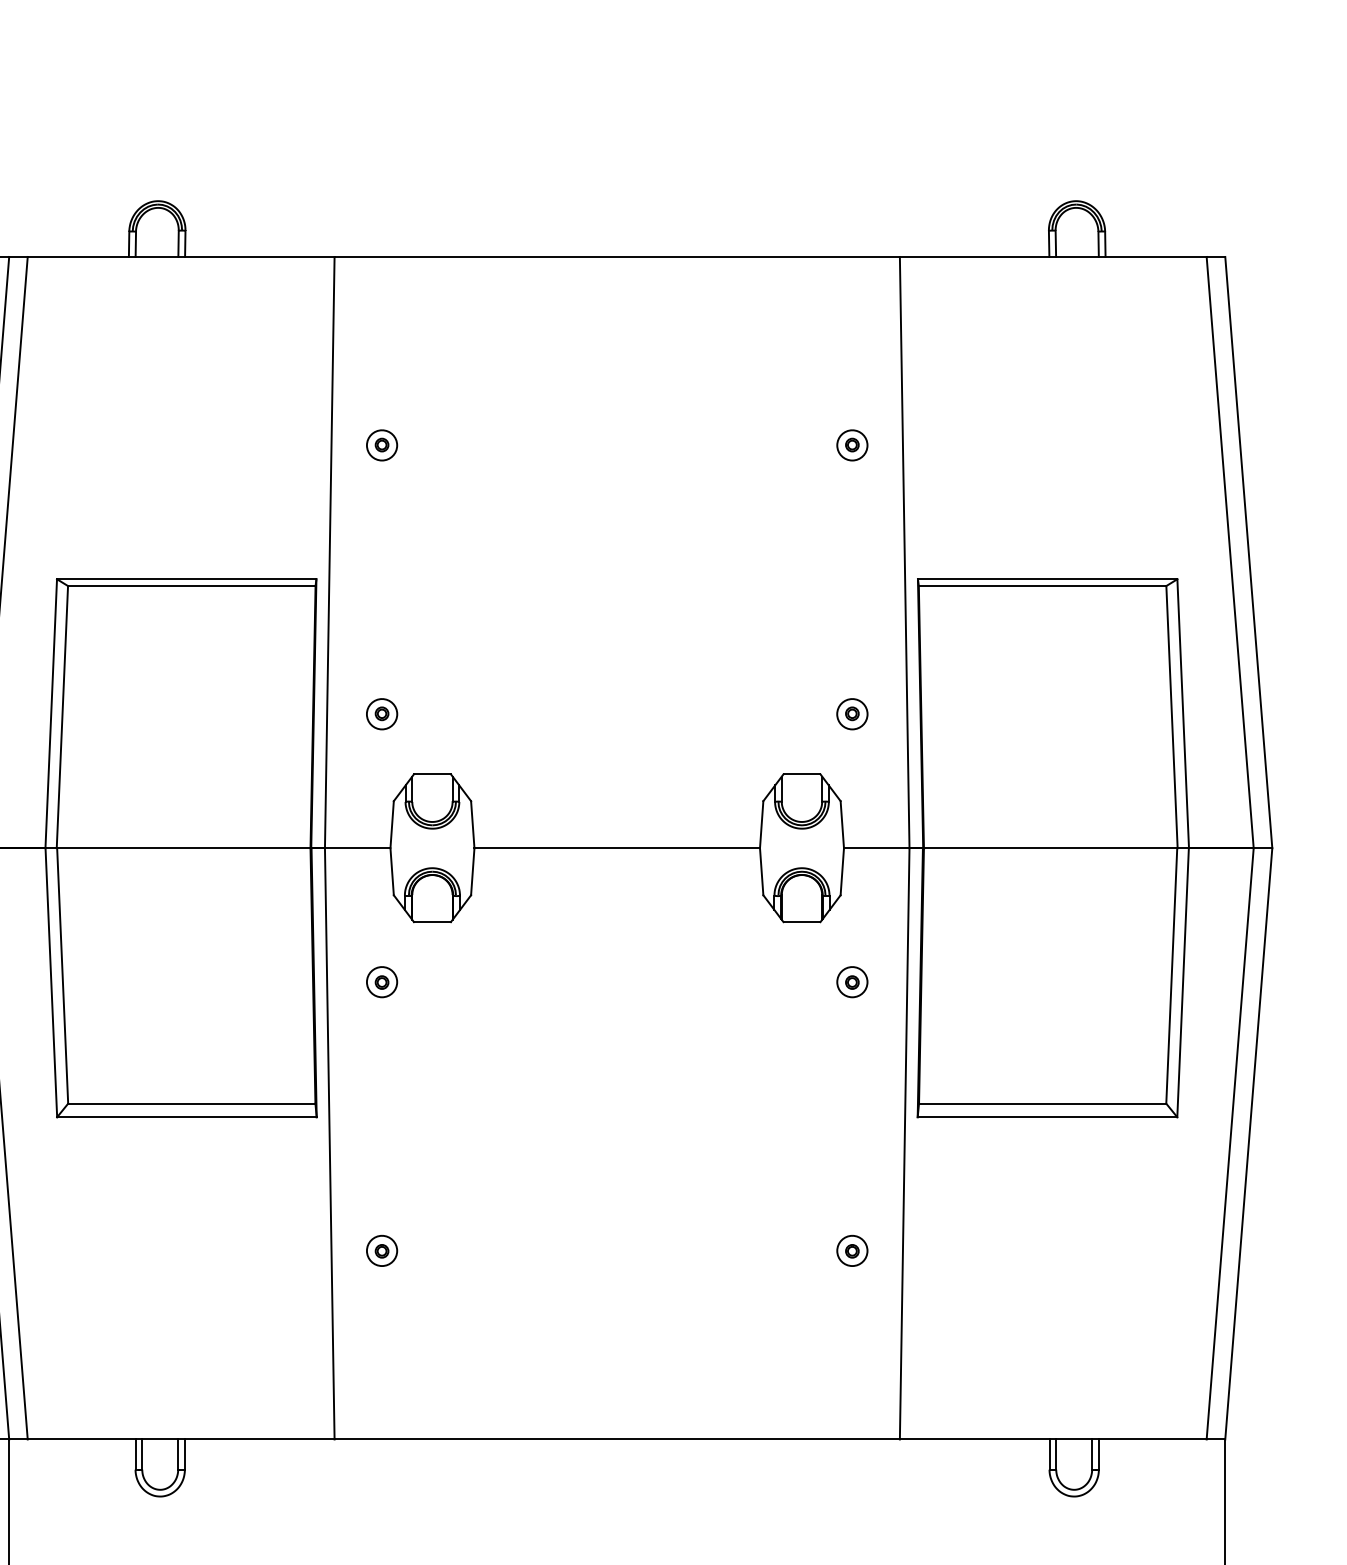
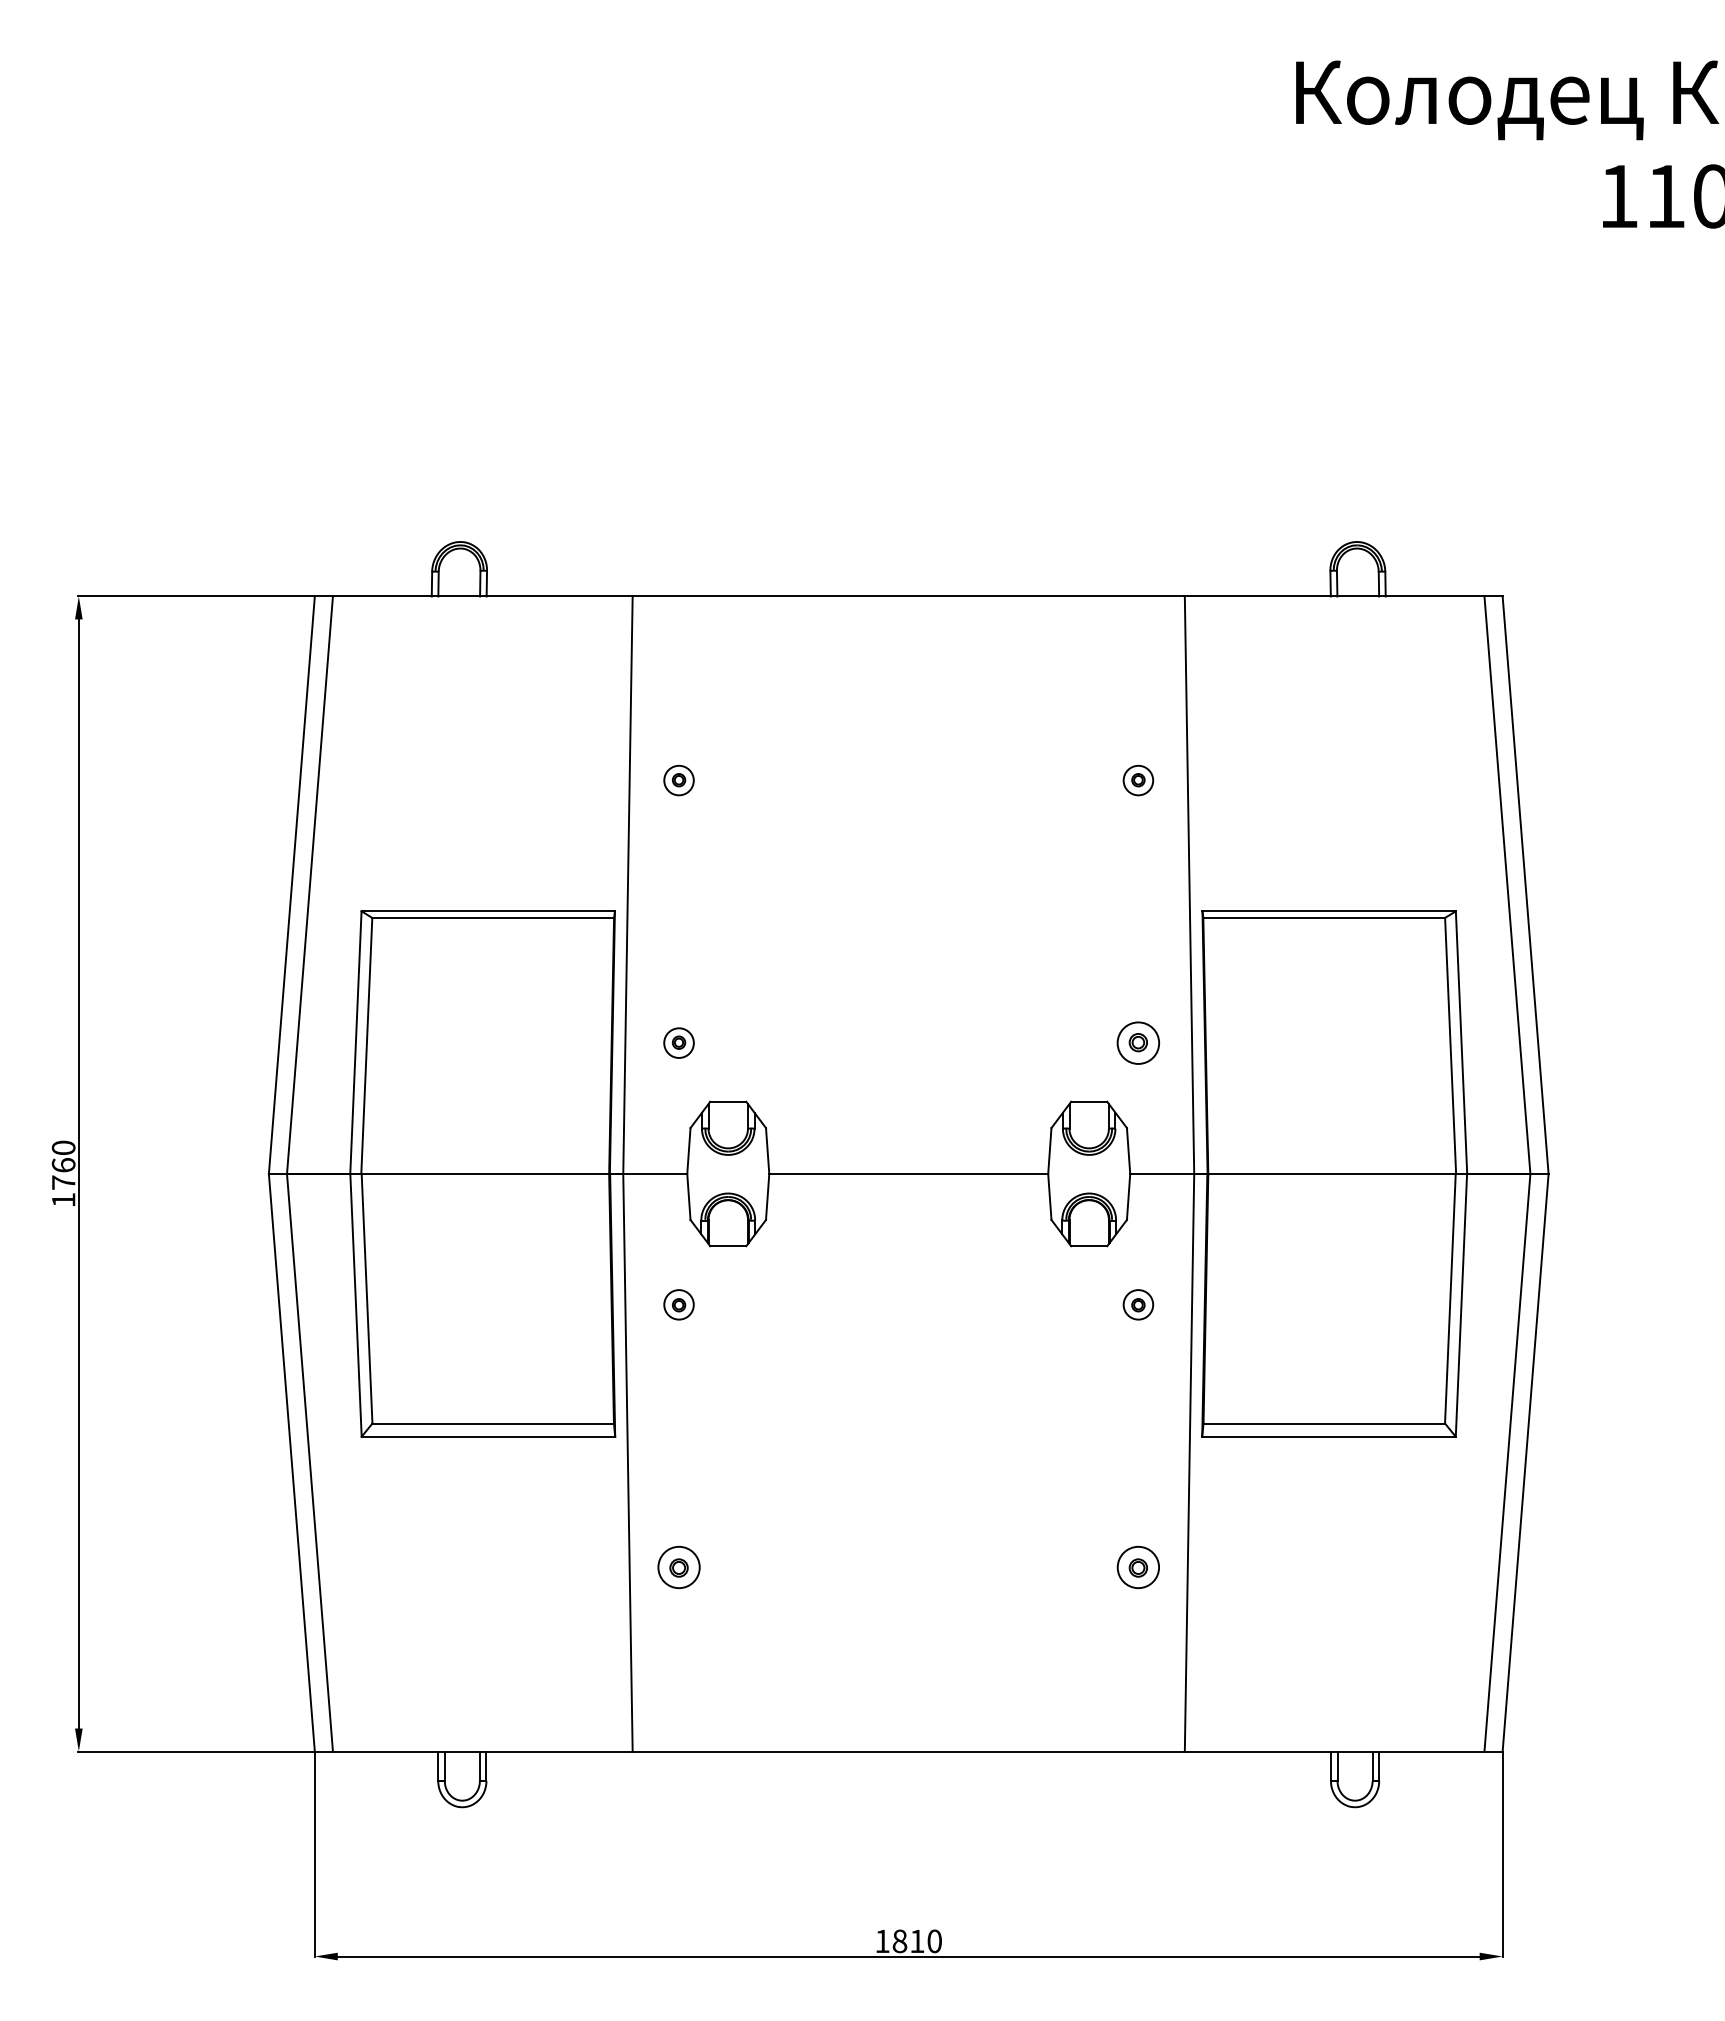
part: (852, 713) -> (1138, 1042), size x1.4
part: (381, 1250) -> (678, 1566), size x1.4
part: (852, 1250) -> (1138, 1566), size x1.4

